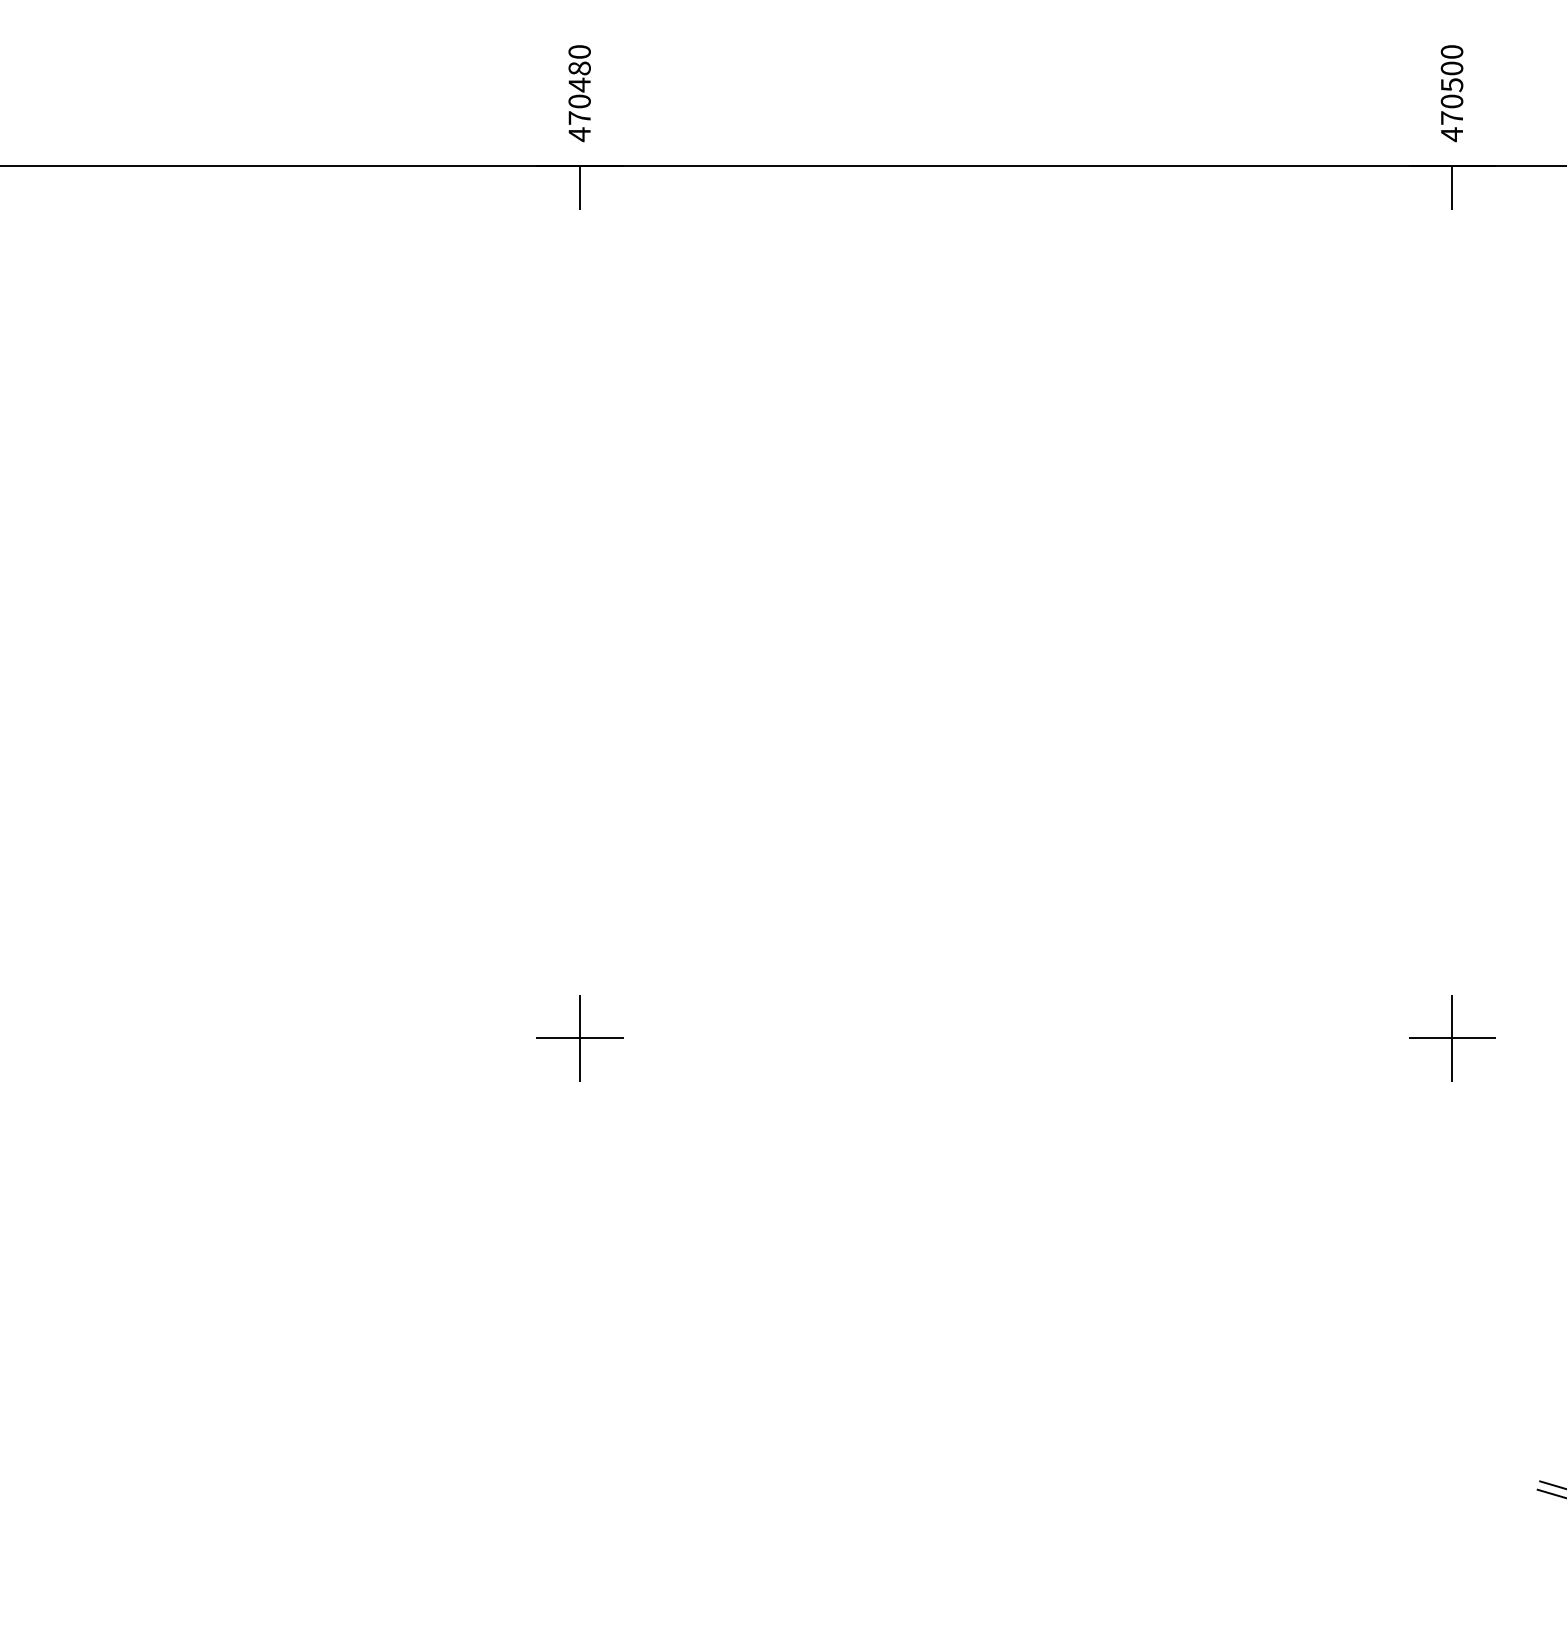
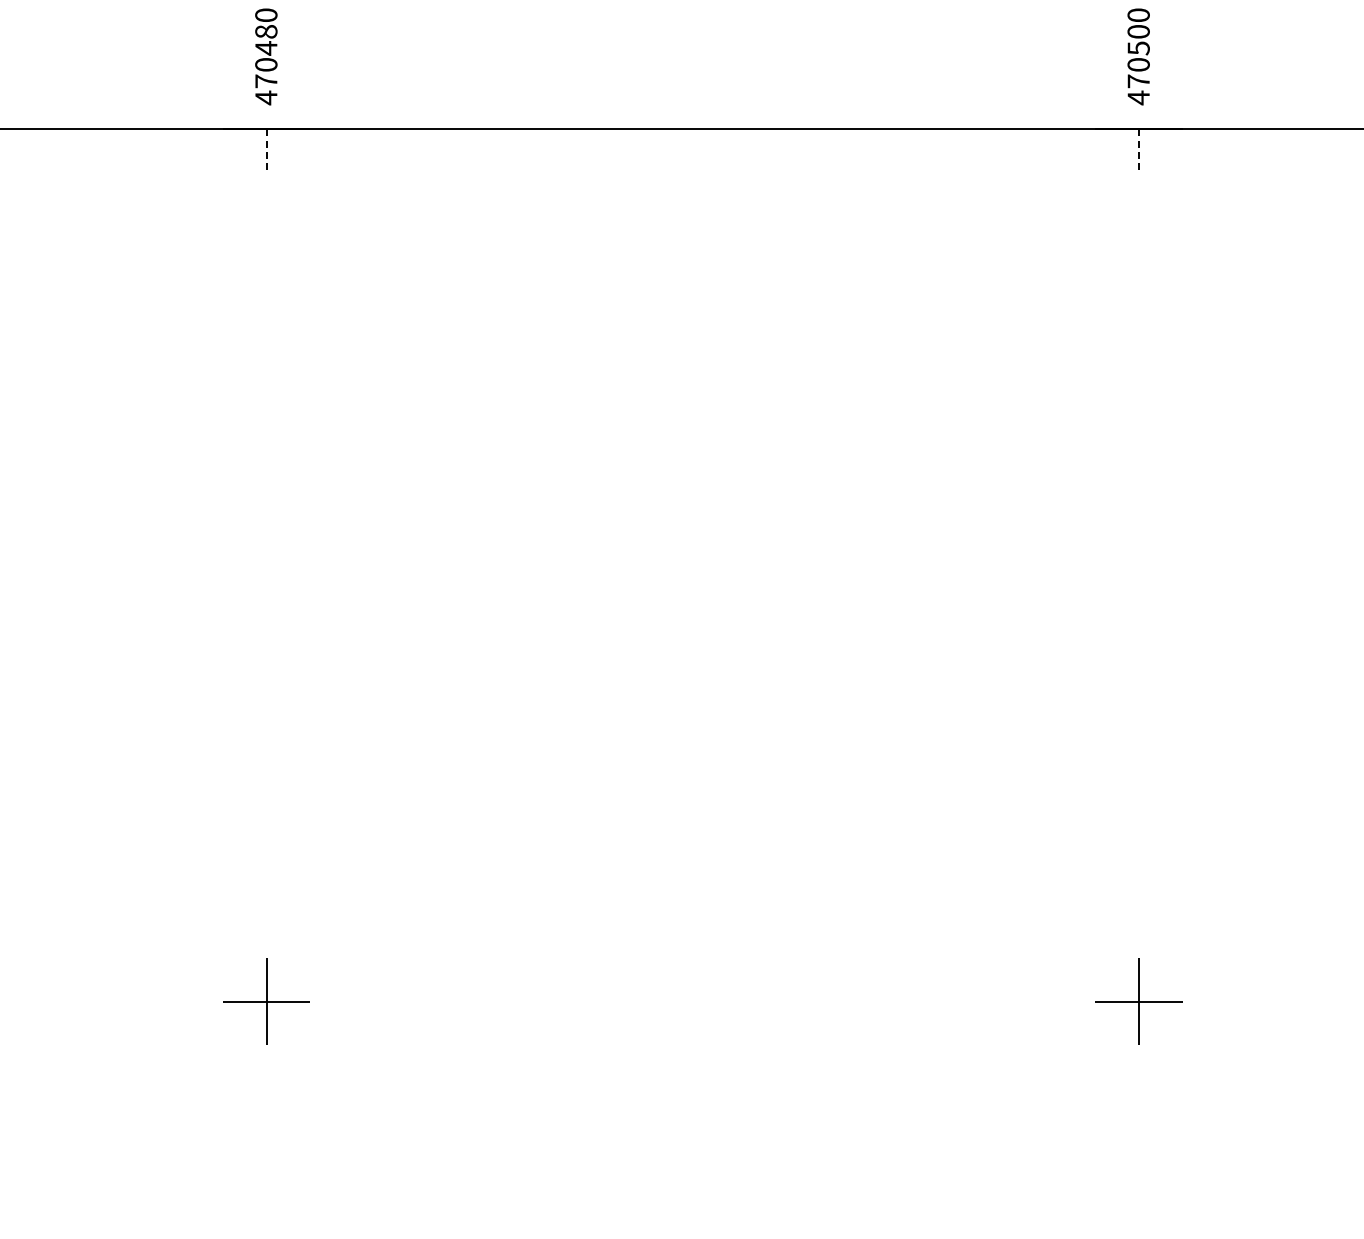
line: (579, 187) -> (266, 150), solid -> dashed
line: (1452, 187) -> (1139, 150), solid -> dashed

